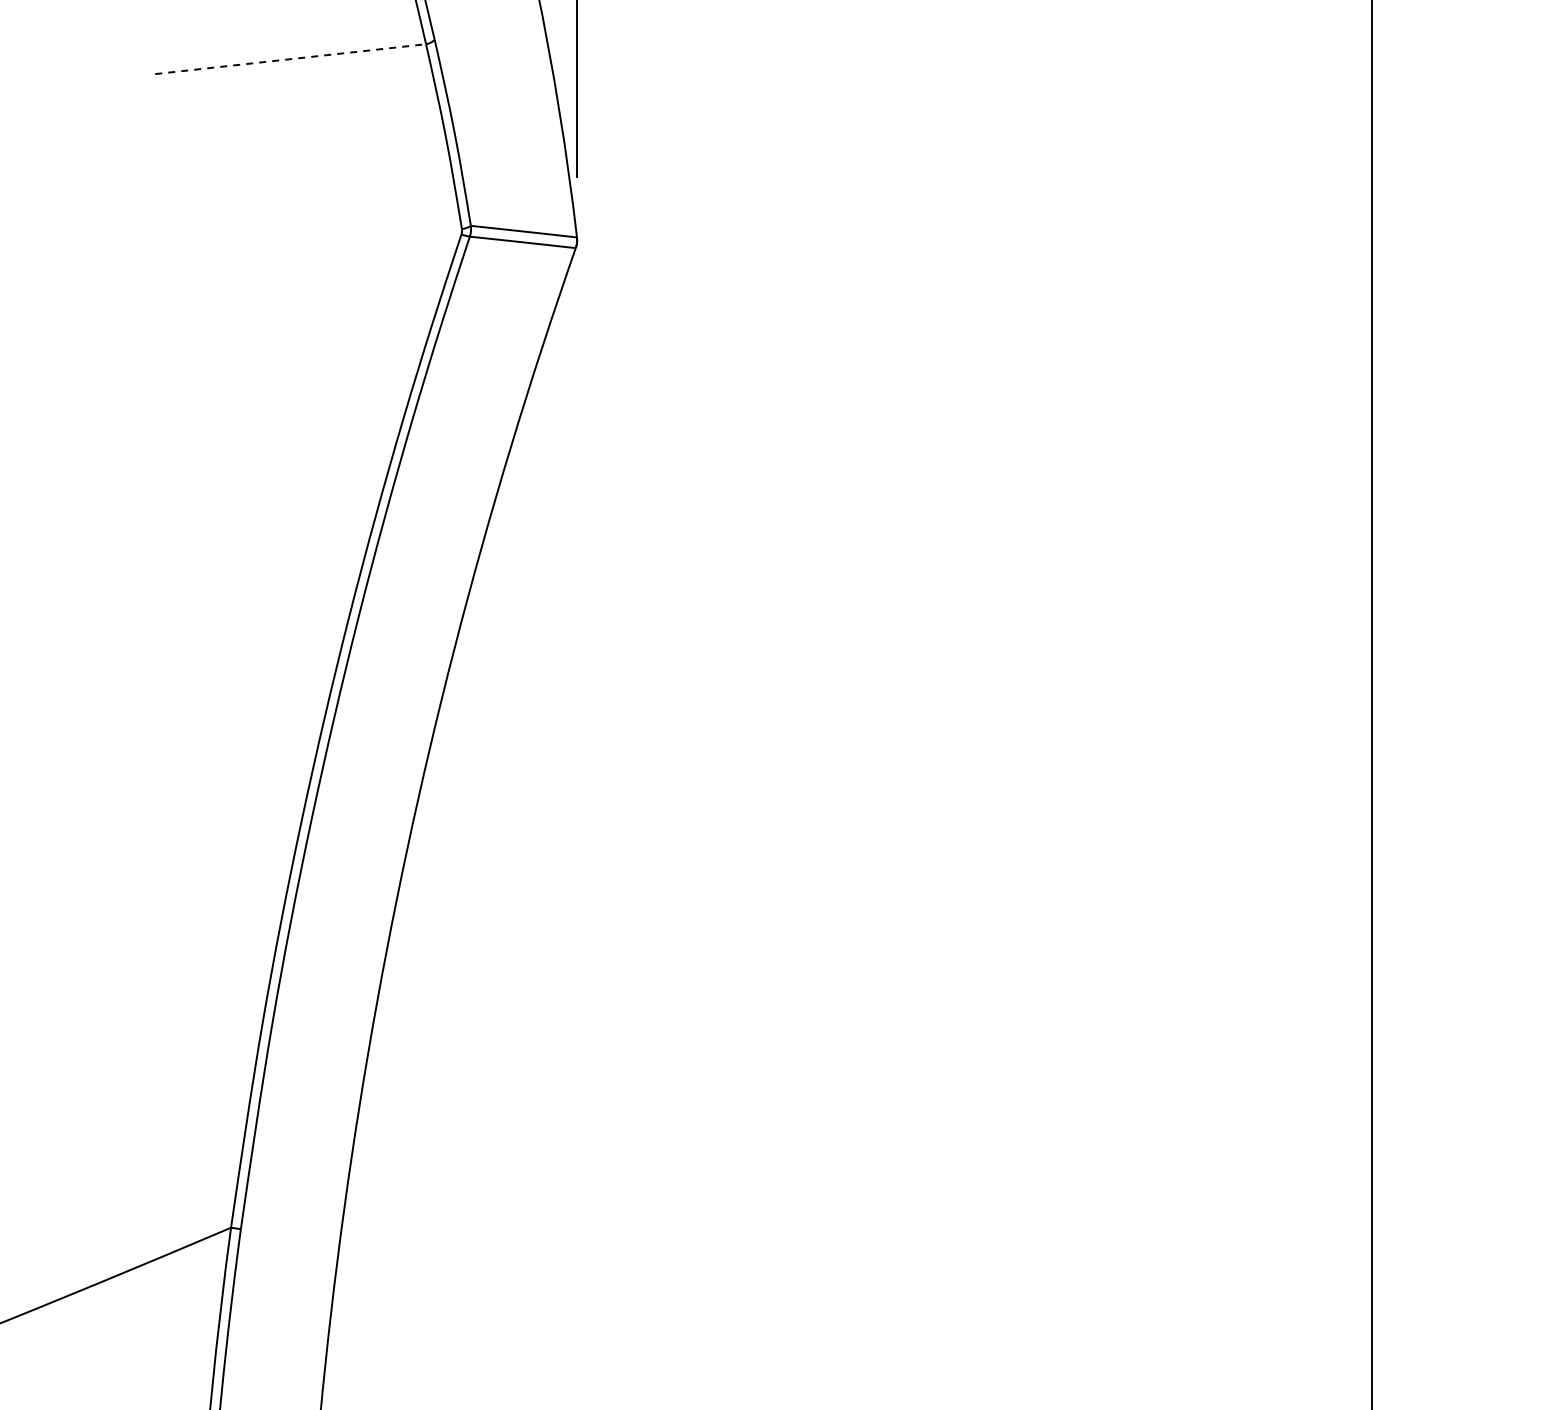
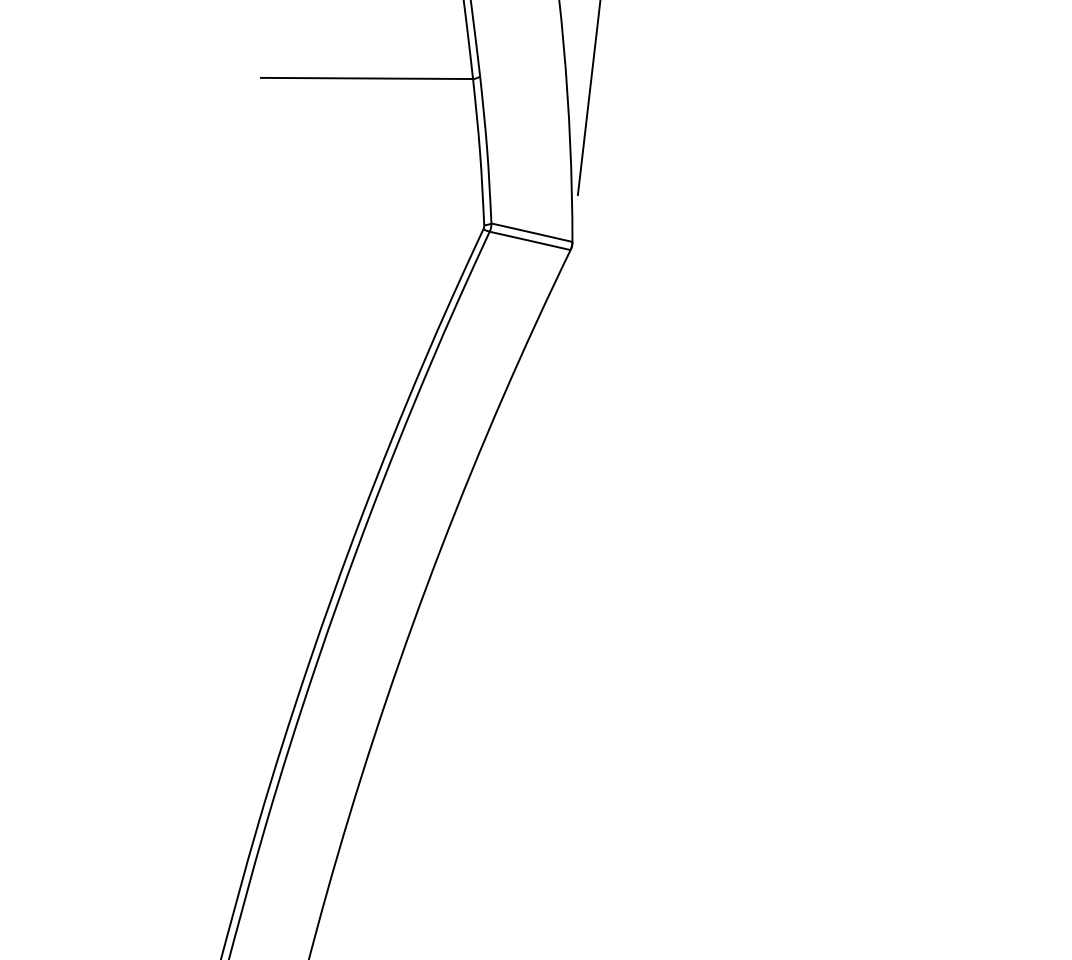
line: (291, 59) -> (367, 78), dashed -> solid

